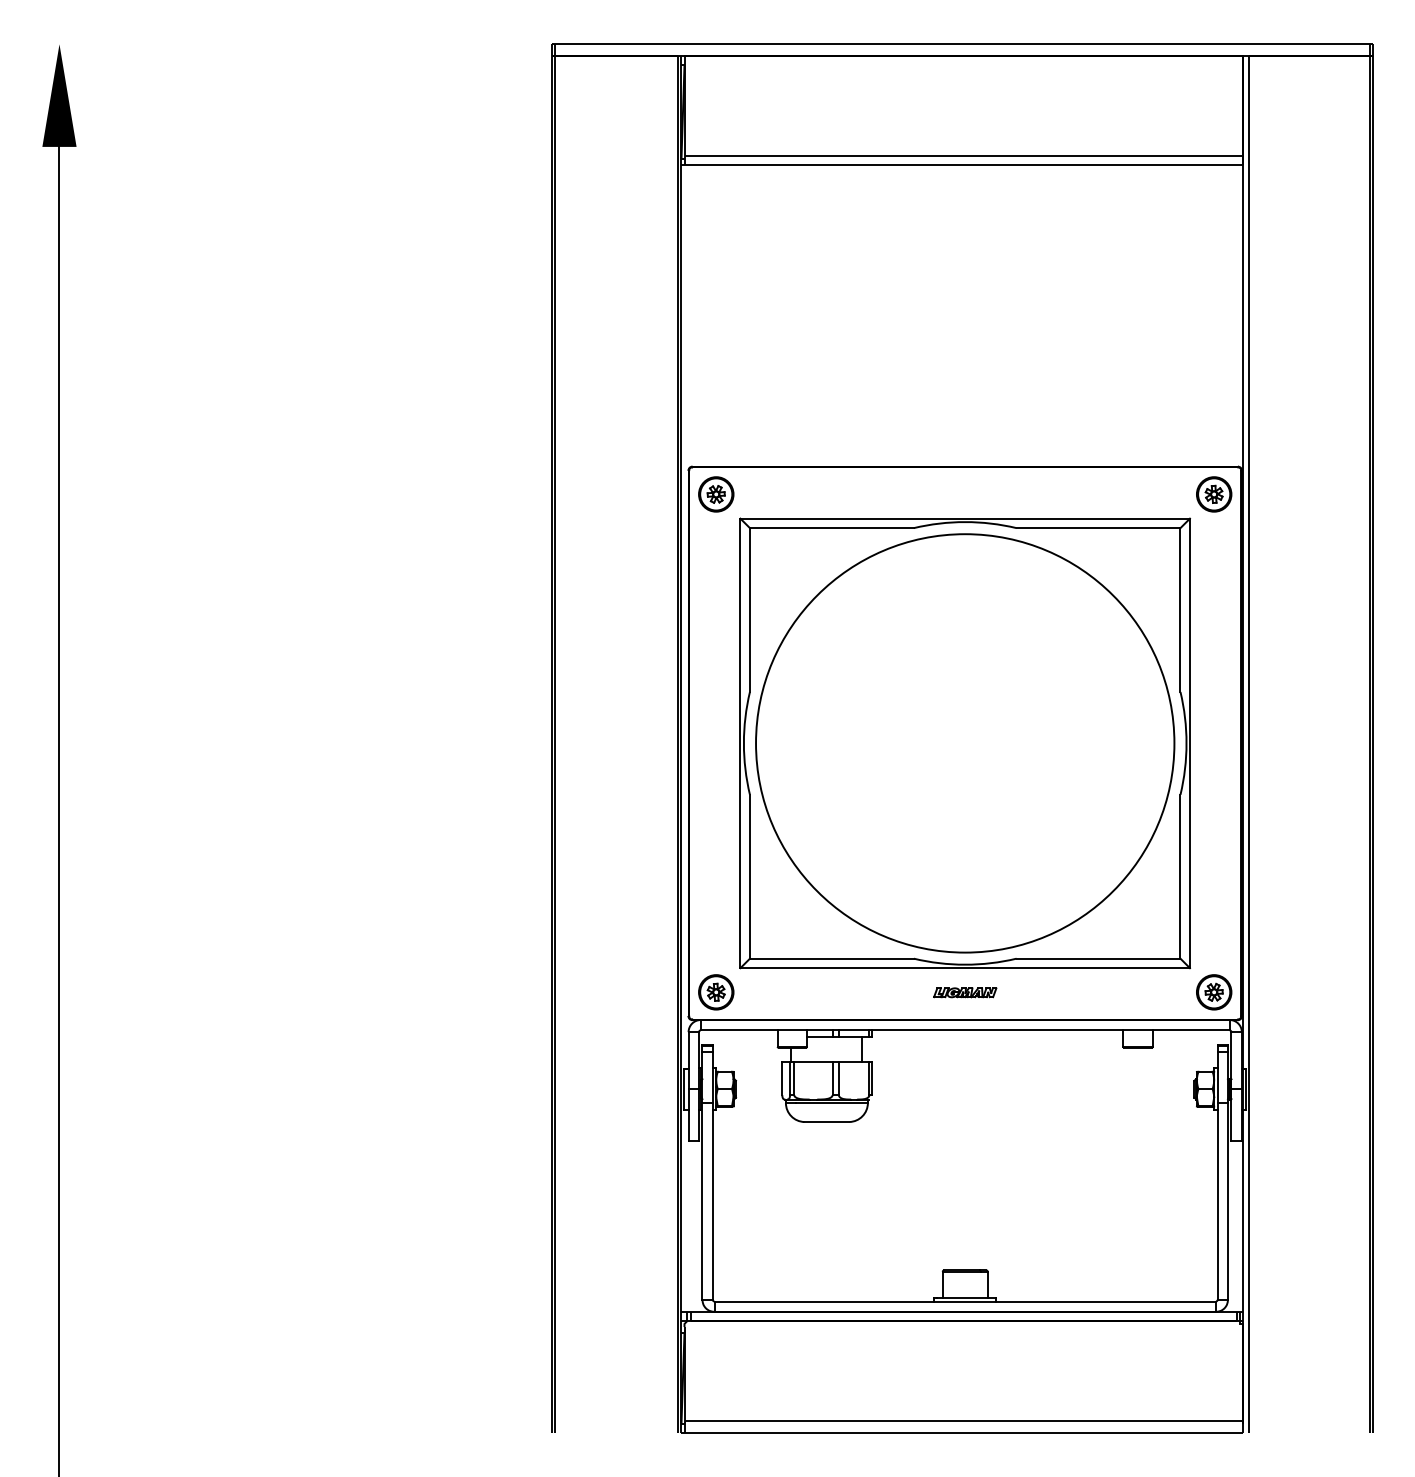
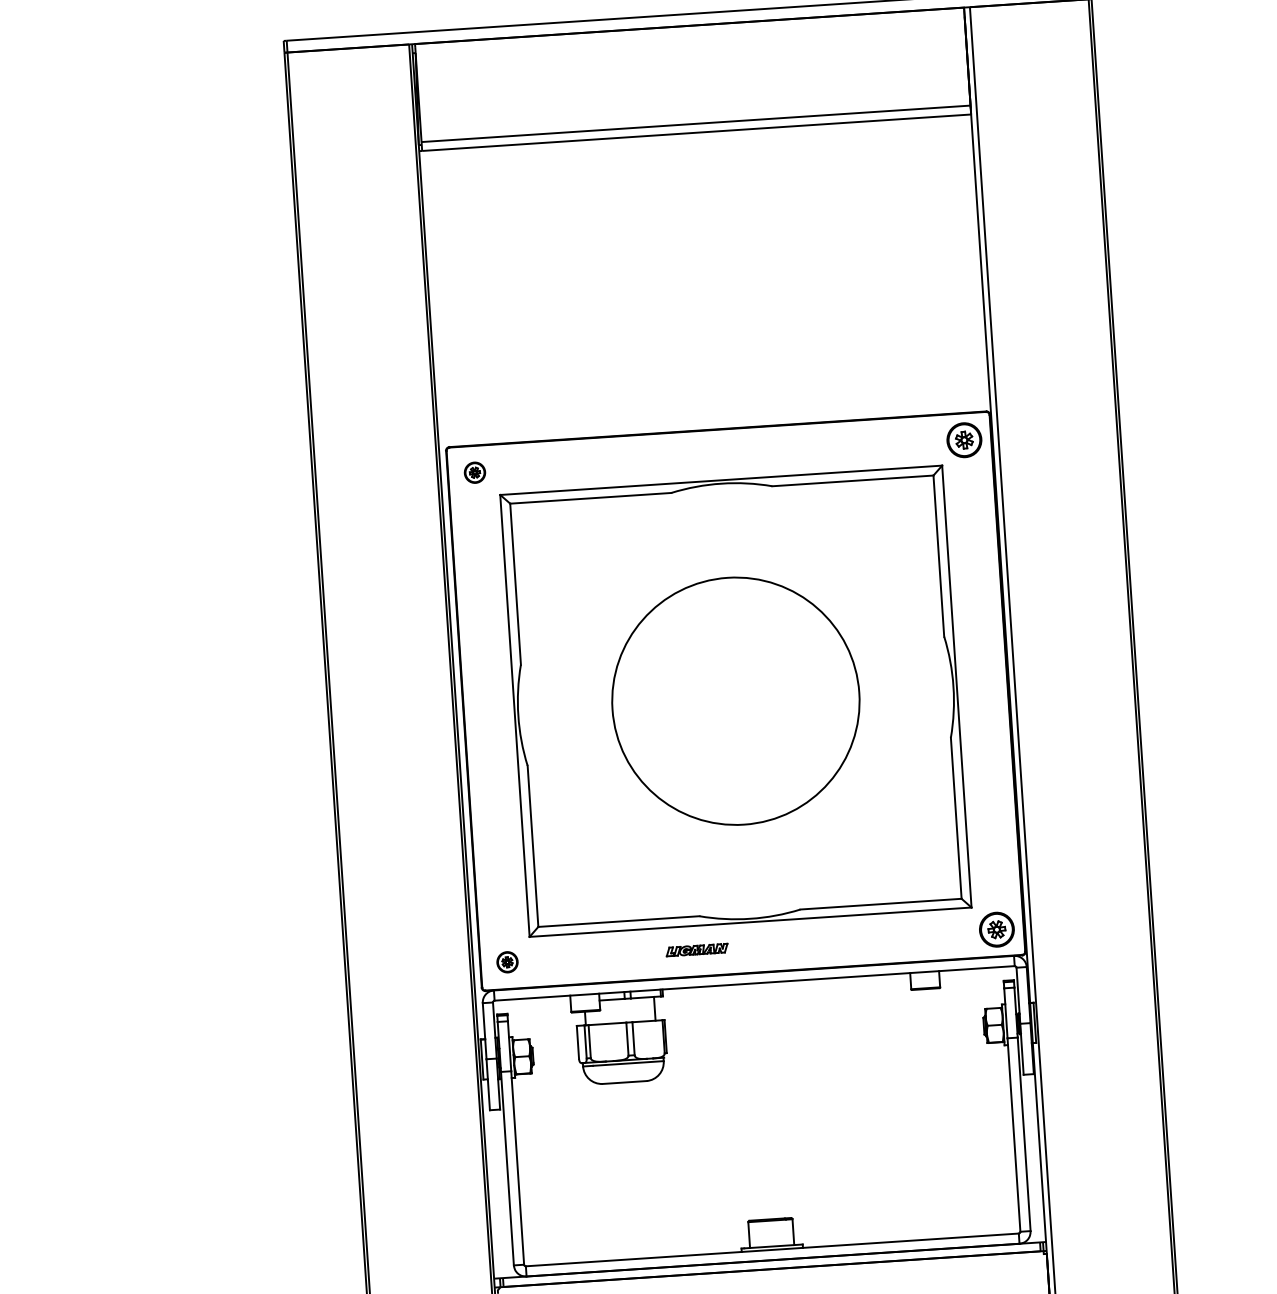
part: (716, 494) -> (475, 472), size x0.6
circle: (965, 743) -> (736, 701), size x0.6
part: (716, 992) -> (507, 962), size x0.6
part: (965, 992) -> (697, 949), moved

